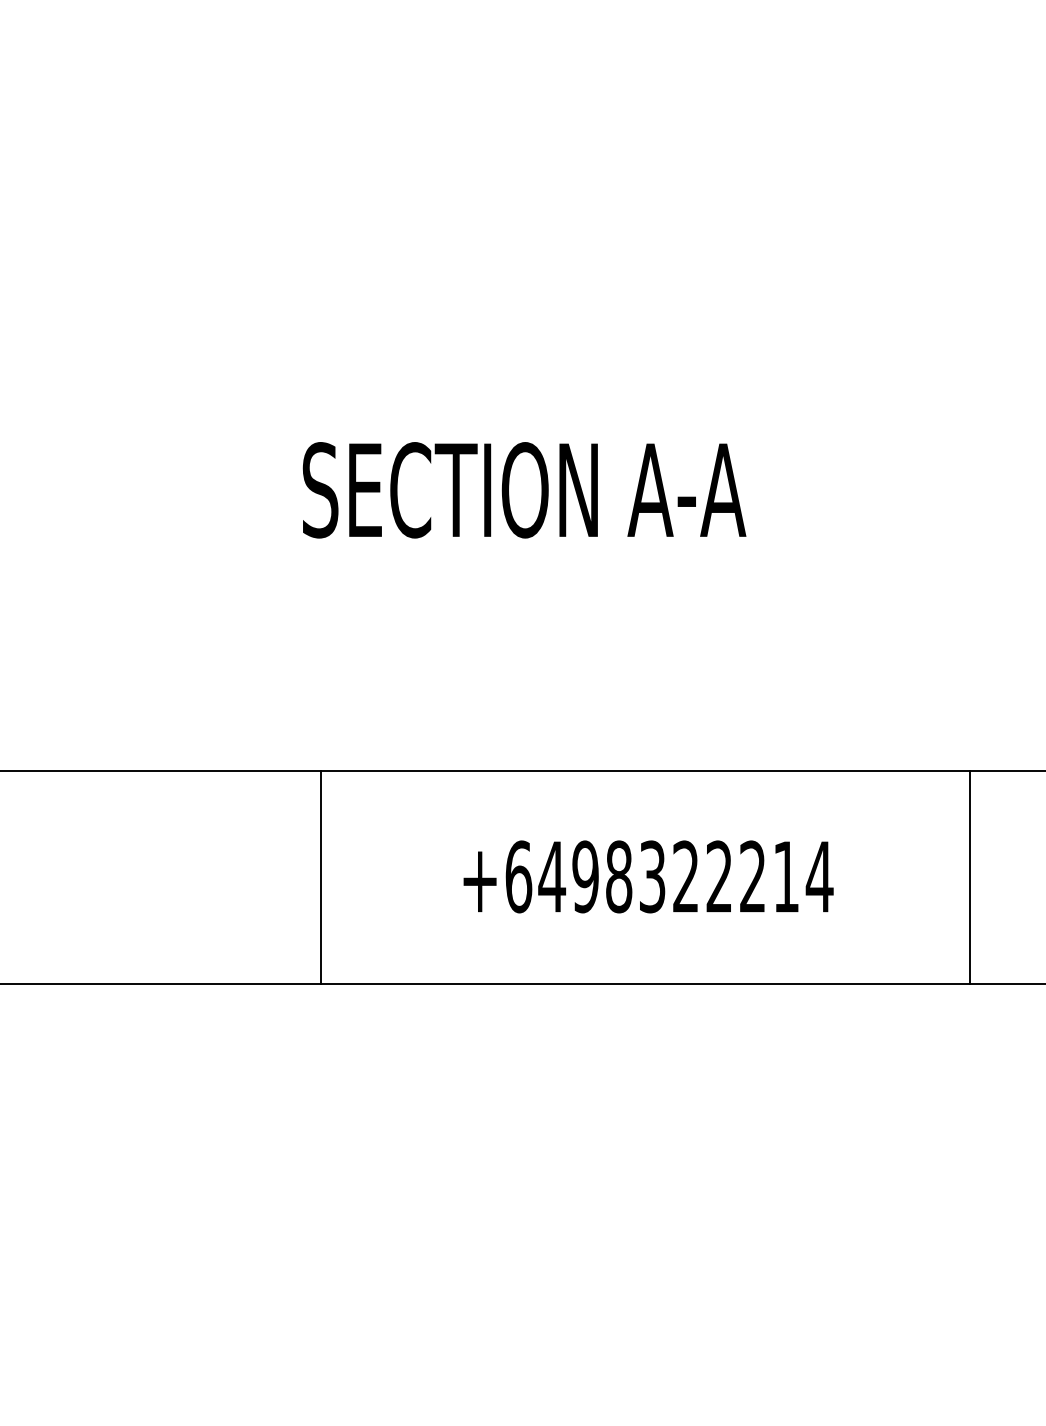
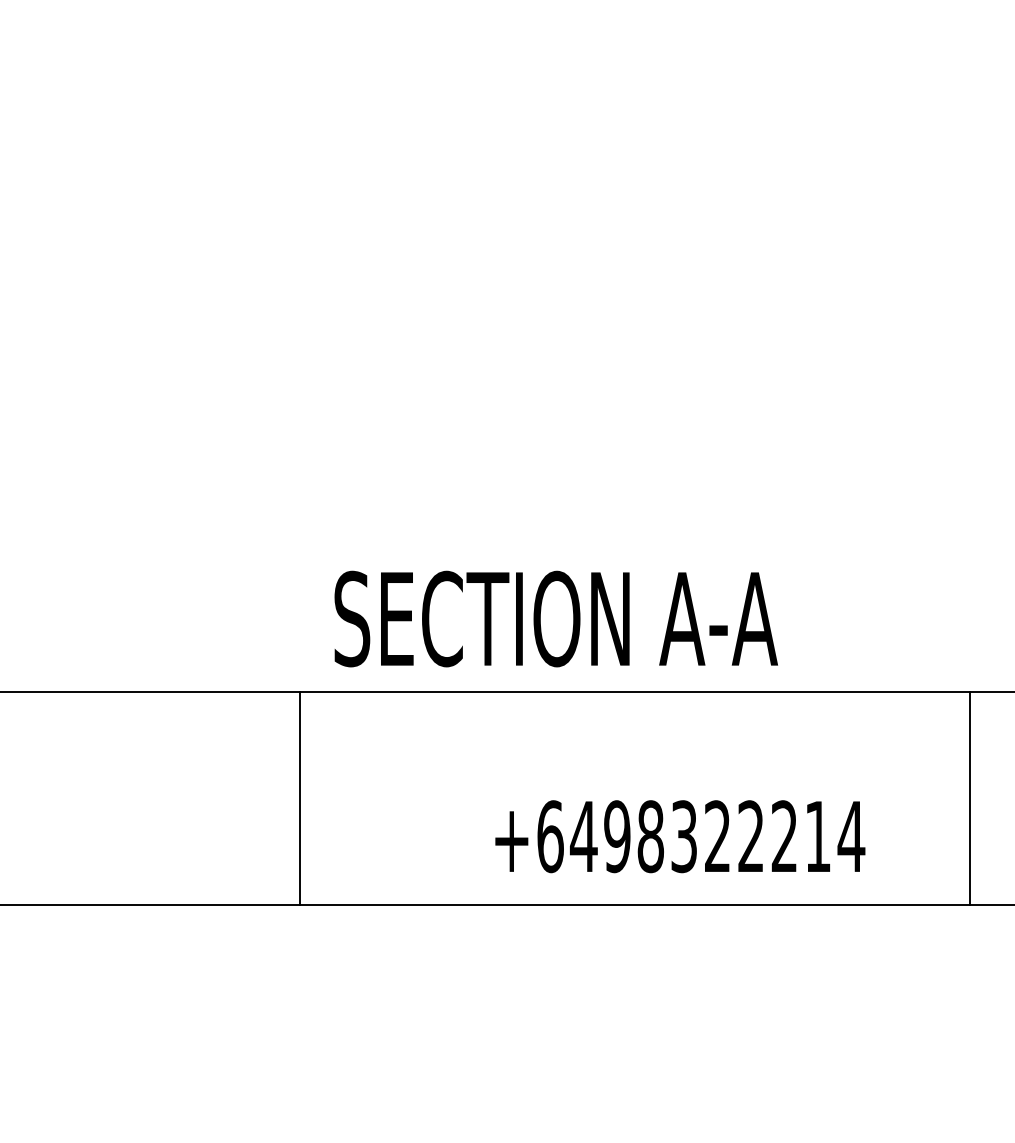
text: (524, 490) -> (556, 619), moved
text: (648, 876) -> (680, 836), moved
line: (320, 877) -> (300, 798), moved
line: (970, 877) -> (970, 798), moved

